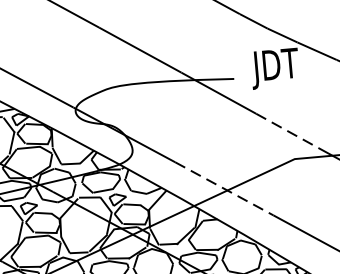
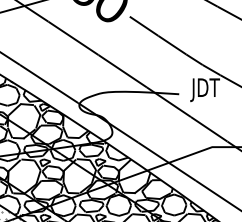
line: (287, 131) -> (209, 129), dashed -> solid
line: (225, 188) -> (167, 161), dashed -> solid

